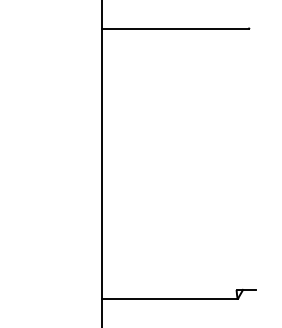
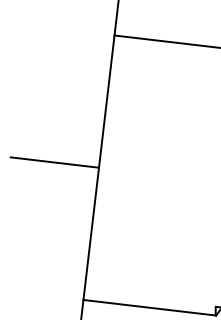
line: (57, 163) -> (55, 162), added

